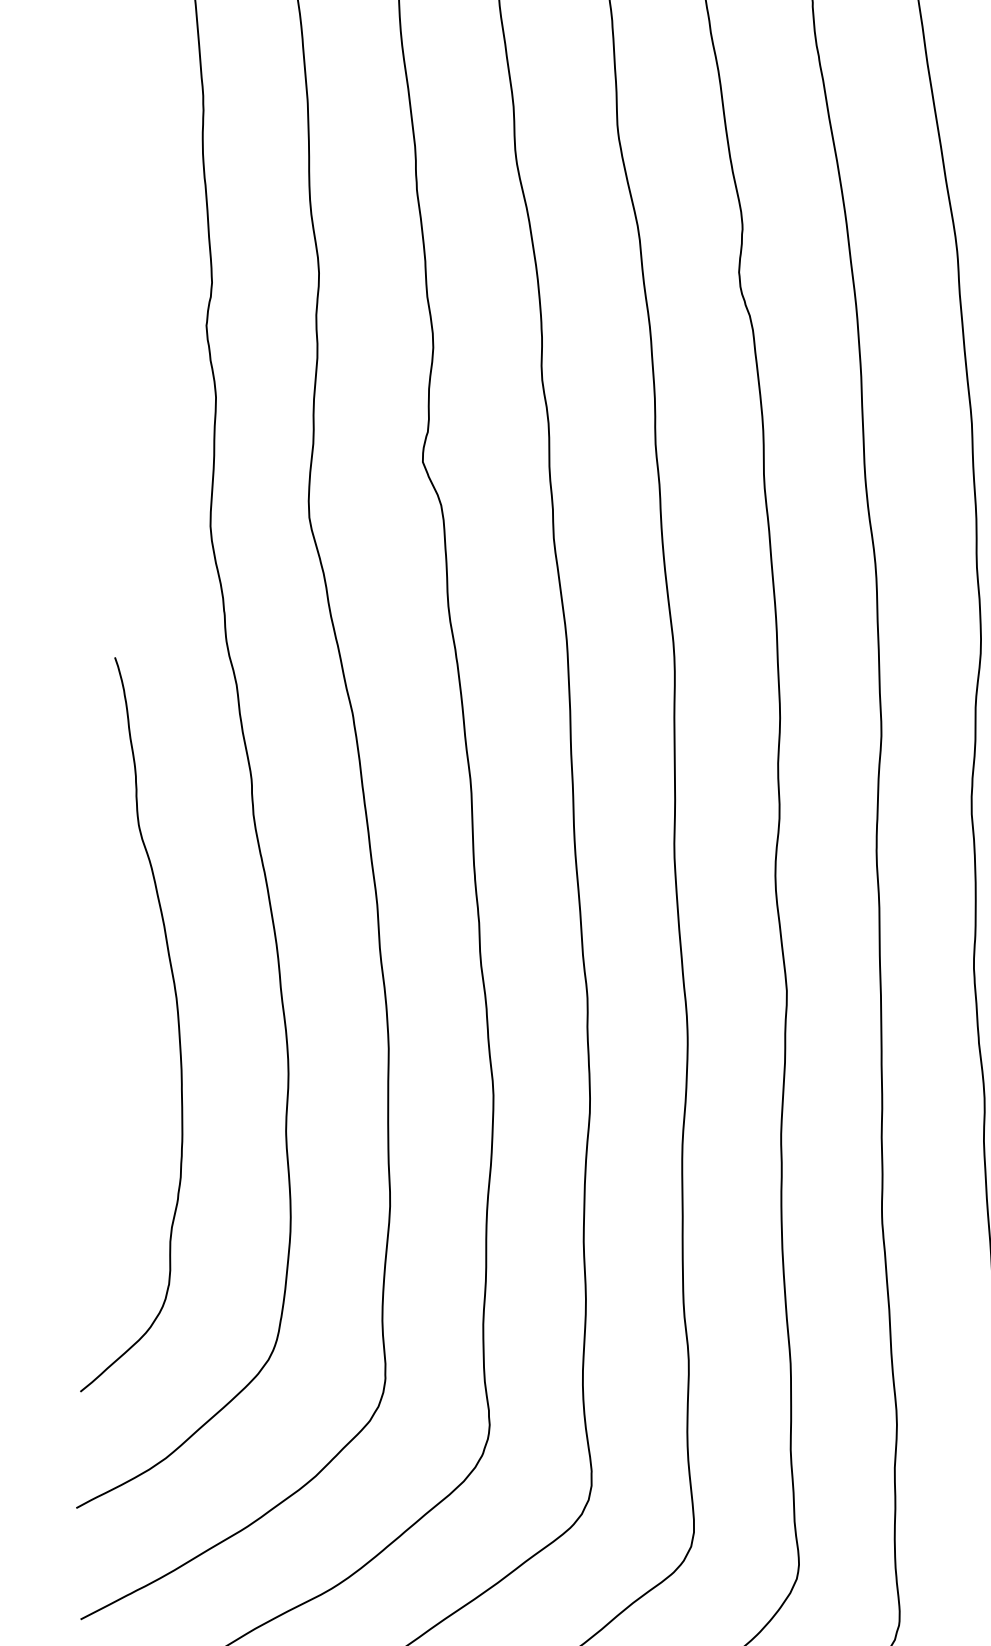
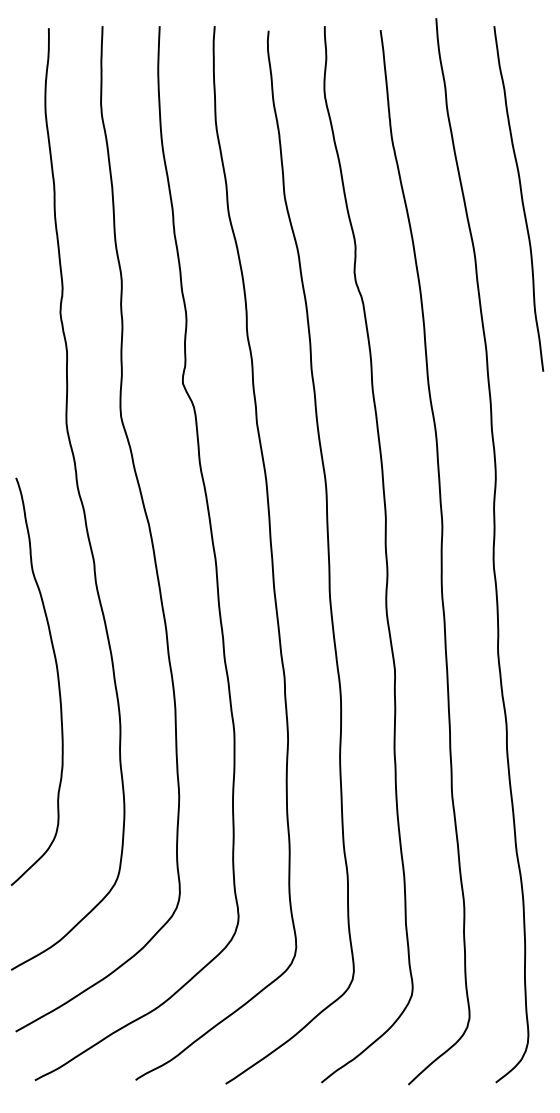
curve: (176, 1026) -> (57, 681), moved

